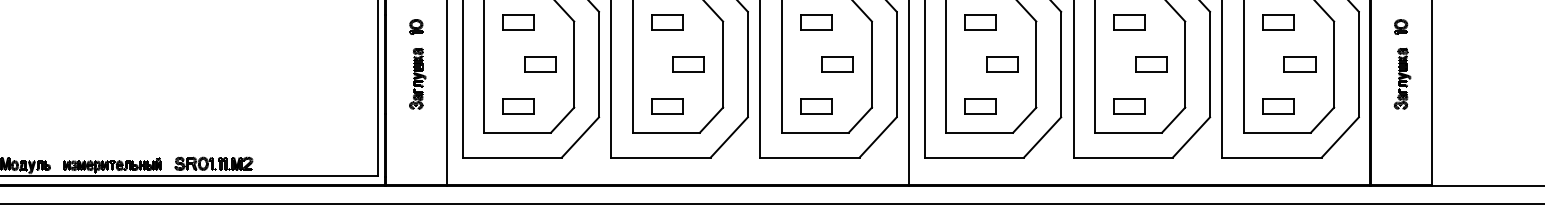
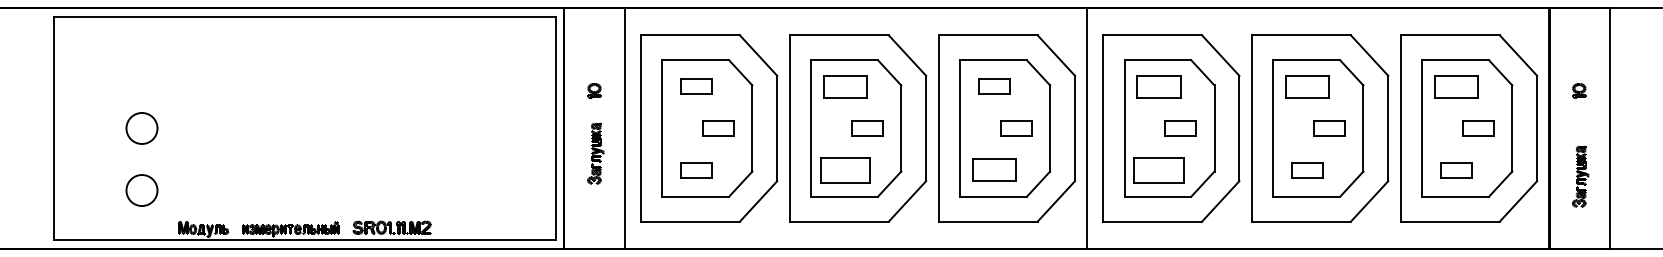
part: (667, 22) -> (845, 86), size x1.4
part: (980, 22) -> (1158, 86), size x1.4
part: (1129, 22) -> (1307, 86), size x1.4
part: (1278, 22) -> (1456, 86), size x1.4
part: (417, 78) -> (595, 153), moved
part: (1402, 78) -> (1580, 176), moved
part: (667, 106) -> (845, 170), size x1.6
part: (816, 106) -> (994, 170), size x1.4
part: (980, 106) -> (1158, 170), size x1.6

